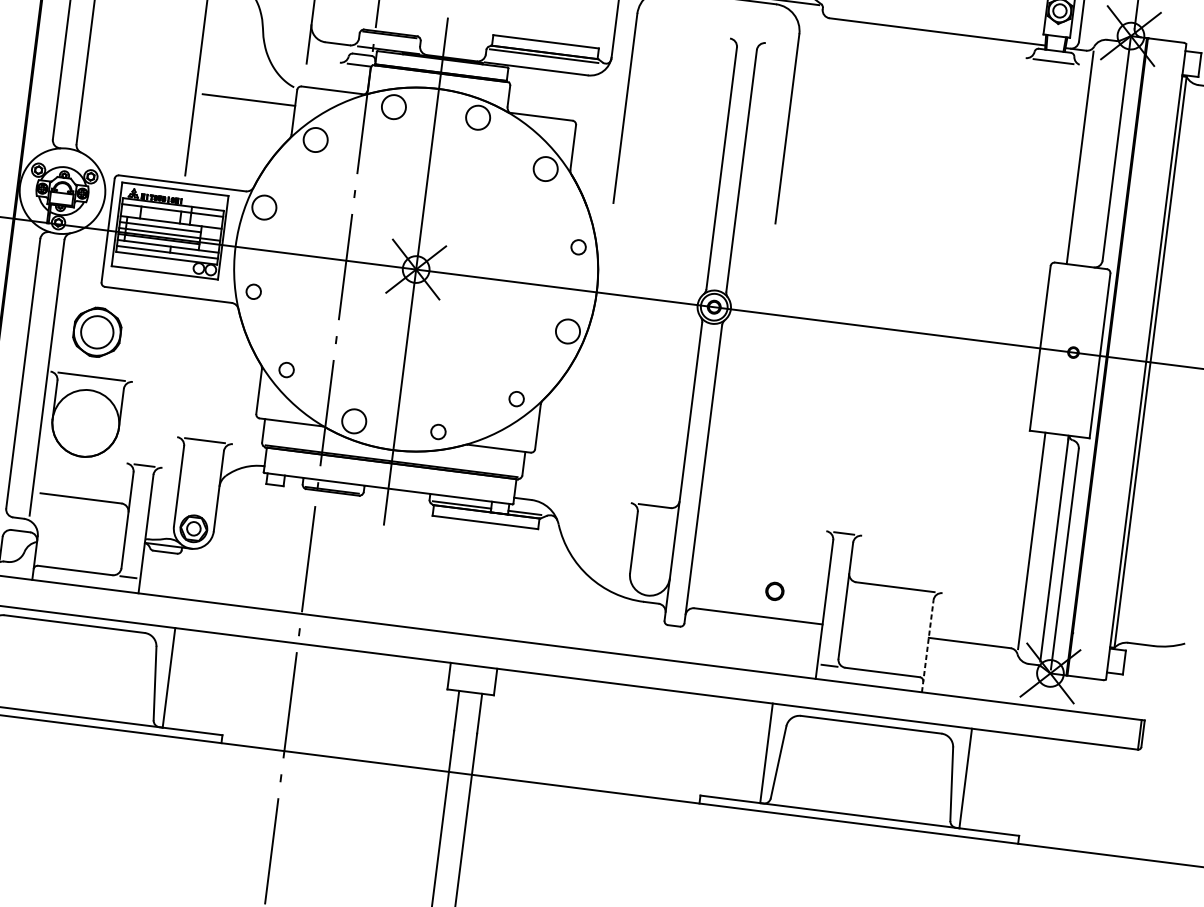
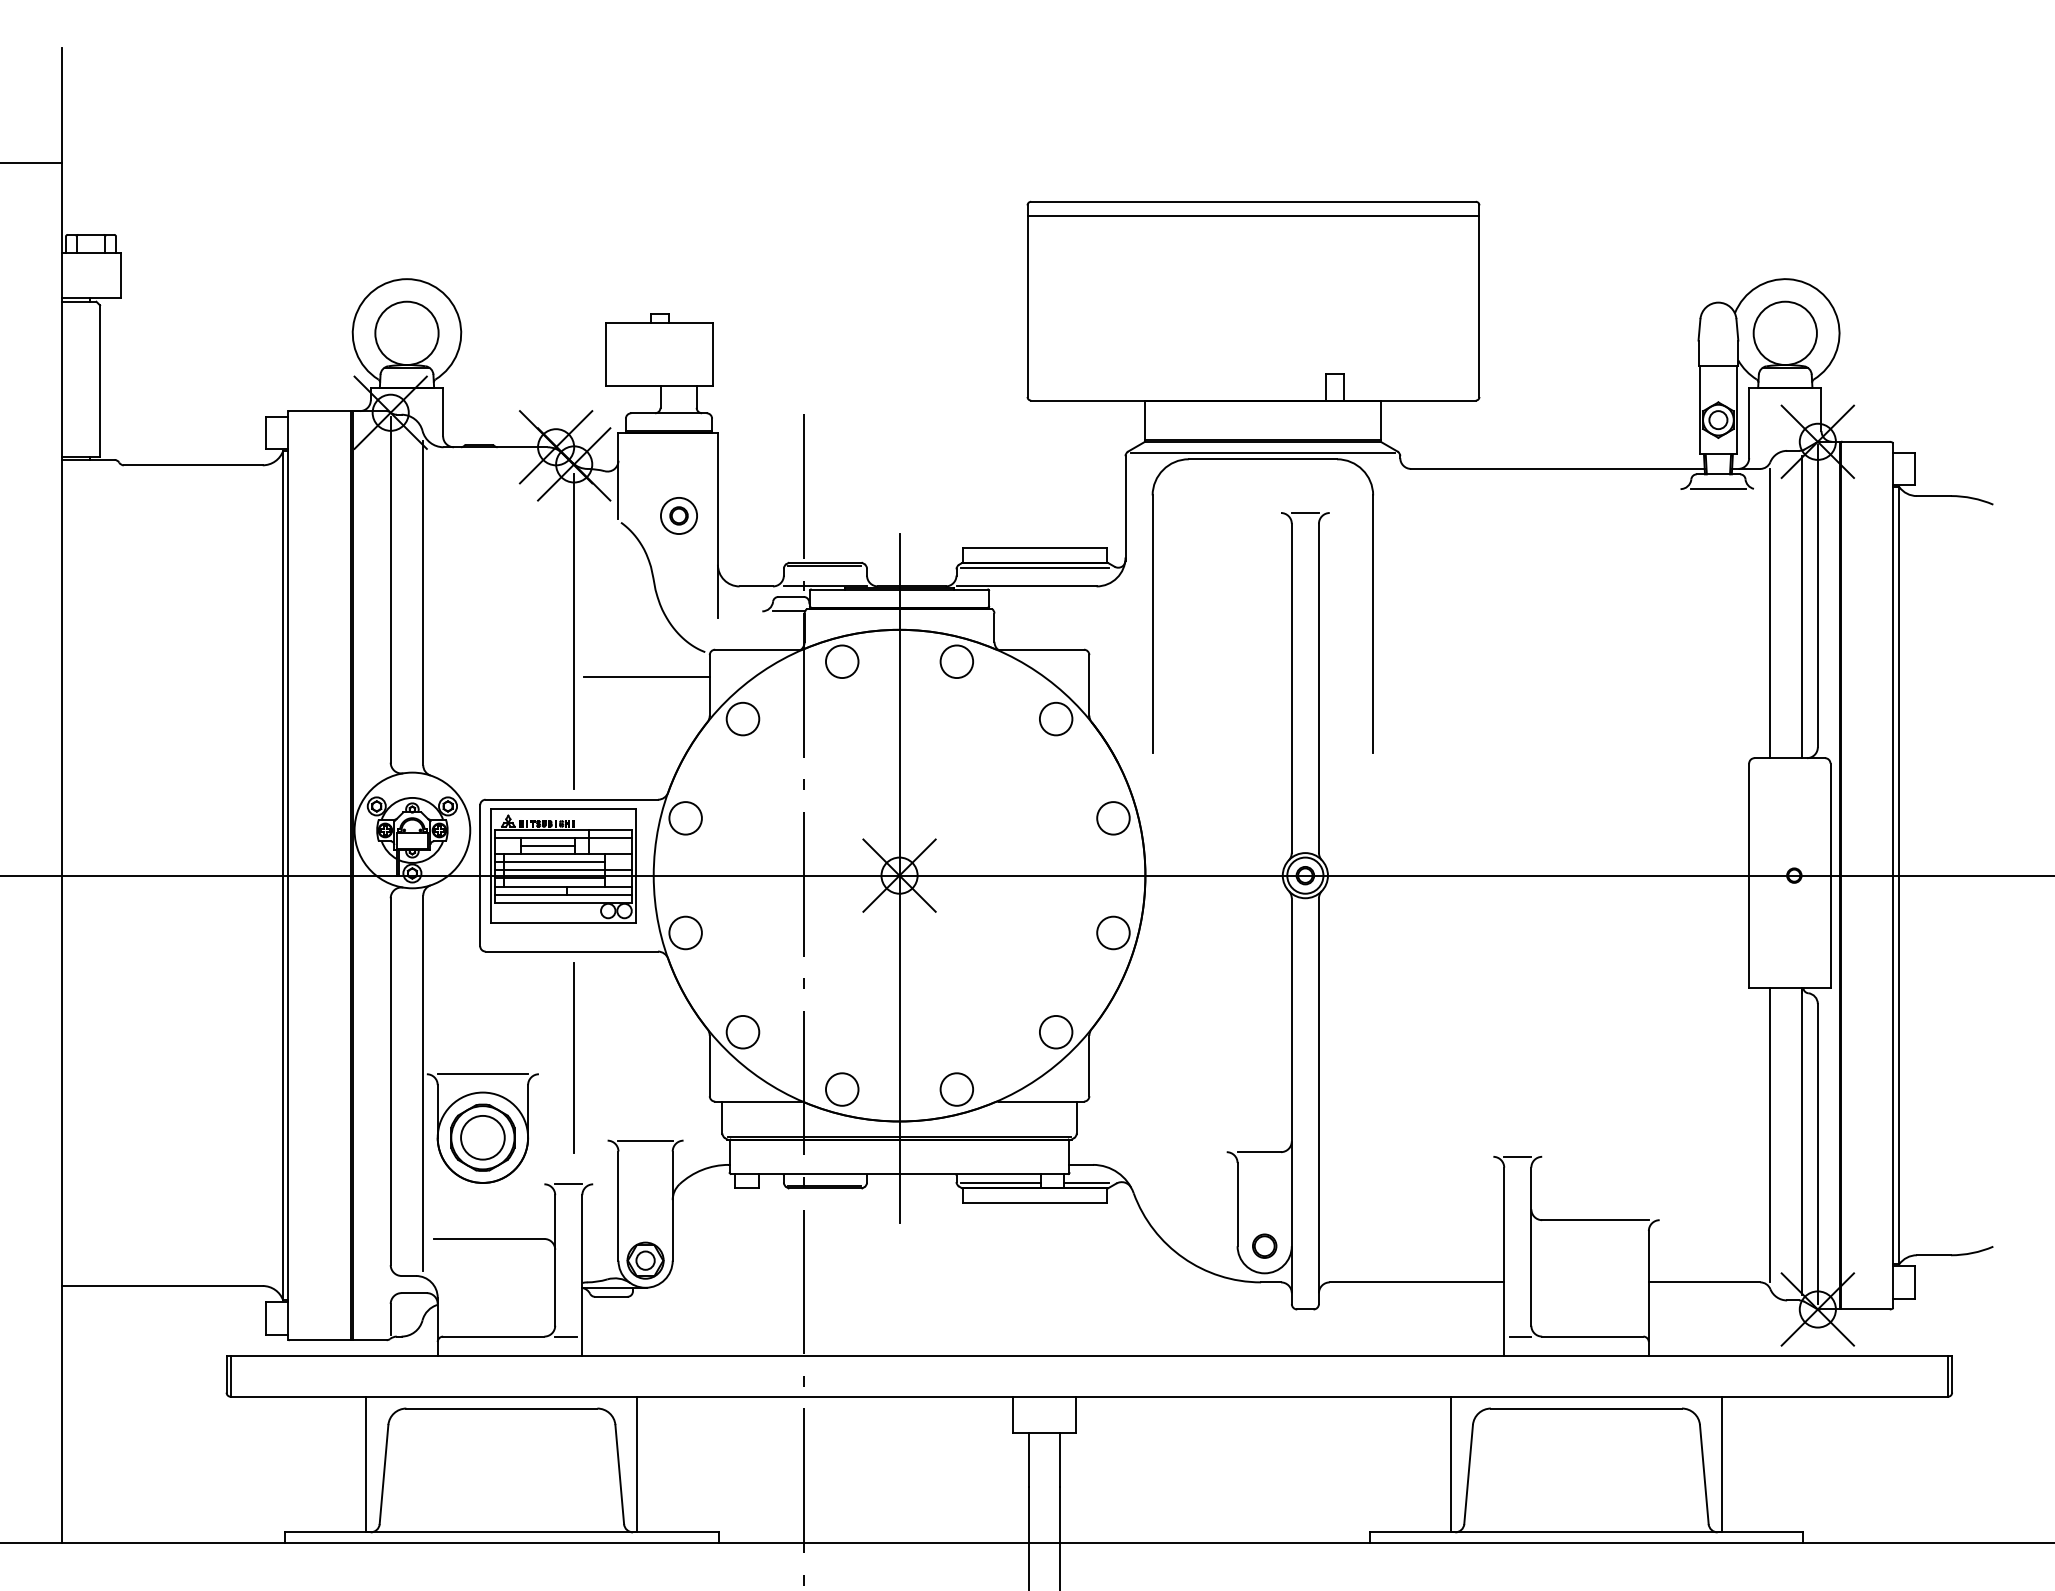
line: (747, 41) -> (1304, 513), added
line: (1104, 156) -> (1802, 607), added
line: (160, 214) -> (547, 845), added
circle: (578, 247) -> (1113, 818), size x1.67
circle: (253, 291) -> (685, 932), size x1.67
part: (97, 332) -> (482, 1137), moved
circle: (286, 369) -> (742, 1031), size x1.67
line: (160, 372) -> (574, 1057), added
circle: (516, 398) -> (1055, 1031), size x1.67
circle: (438, 431) -> (956, 1089), size x1.67
part: (774, 590) -> (1264, 1245), moved
line: (927, 646) -> (1648, 1293), dashed -> solid

